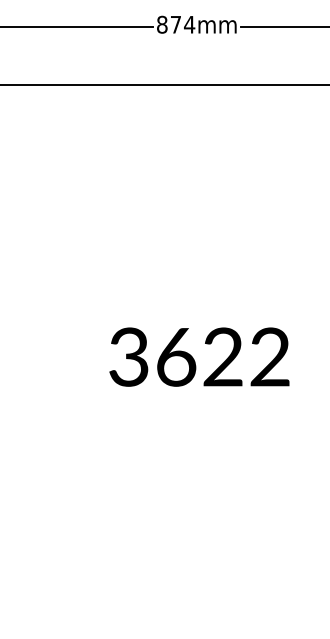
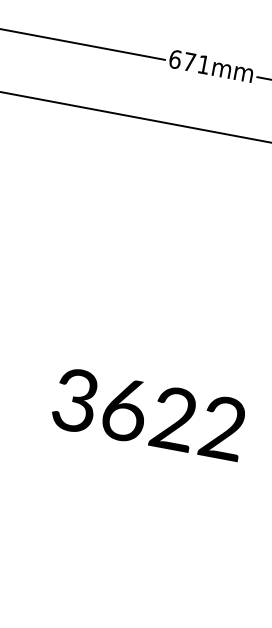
text: (176, 24) -> (190, 61), 874mm -> 671mm

